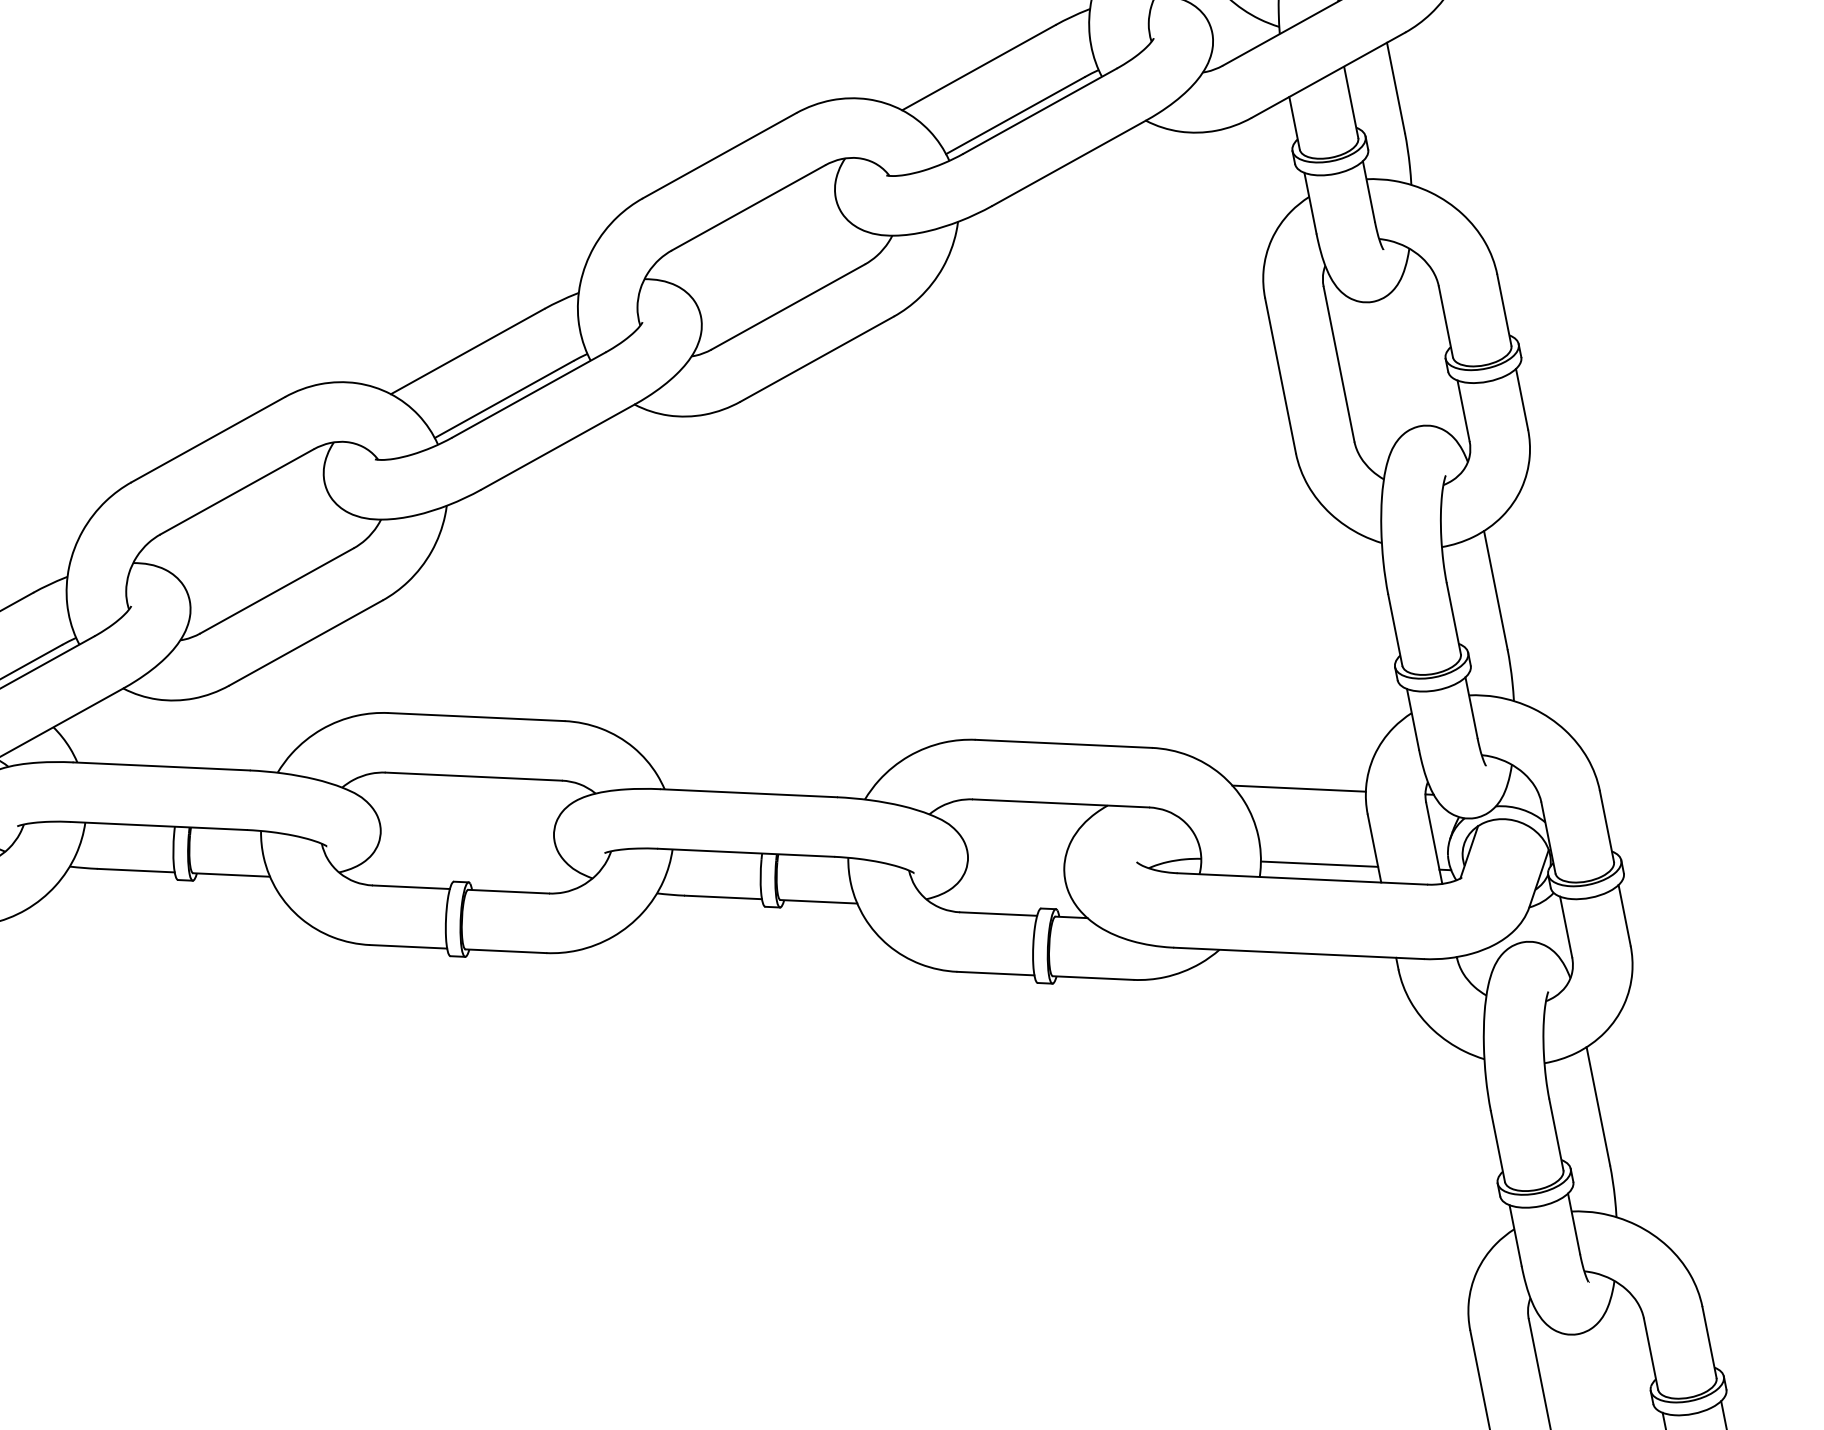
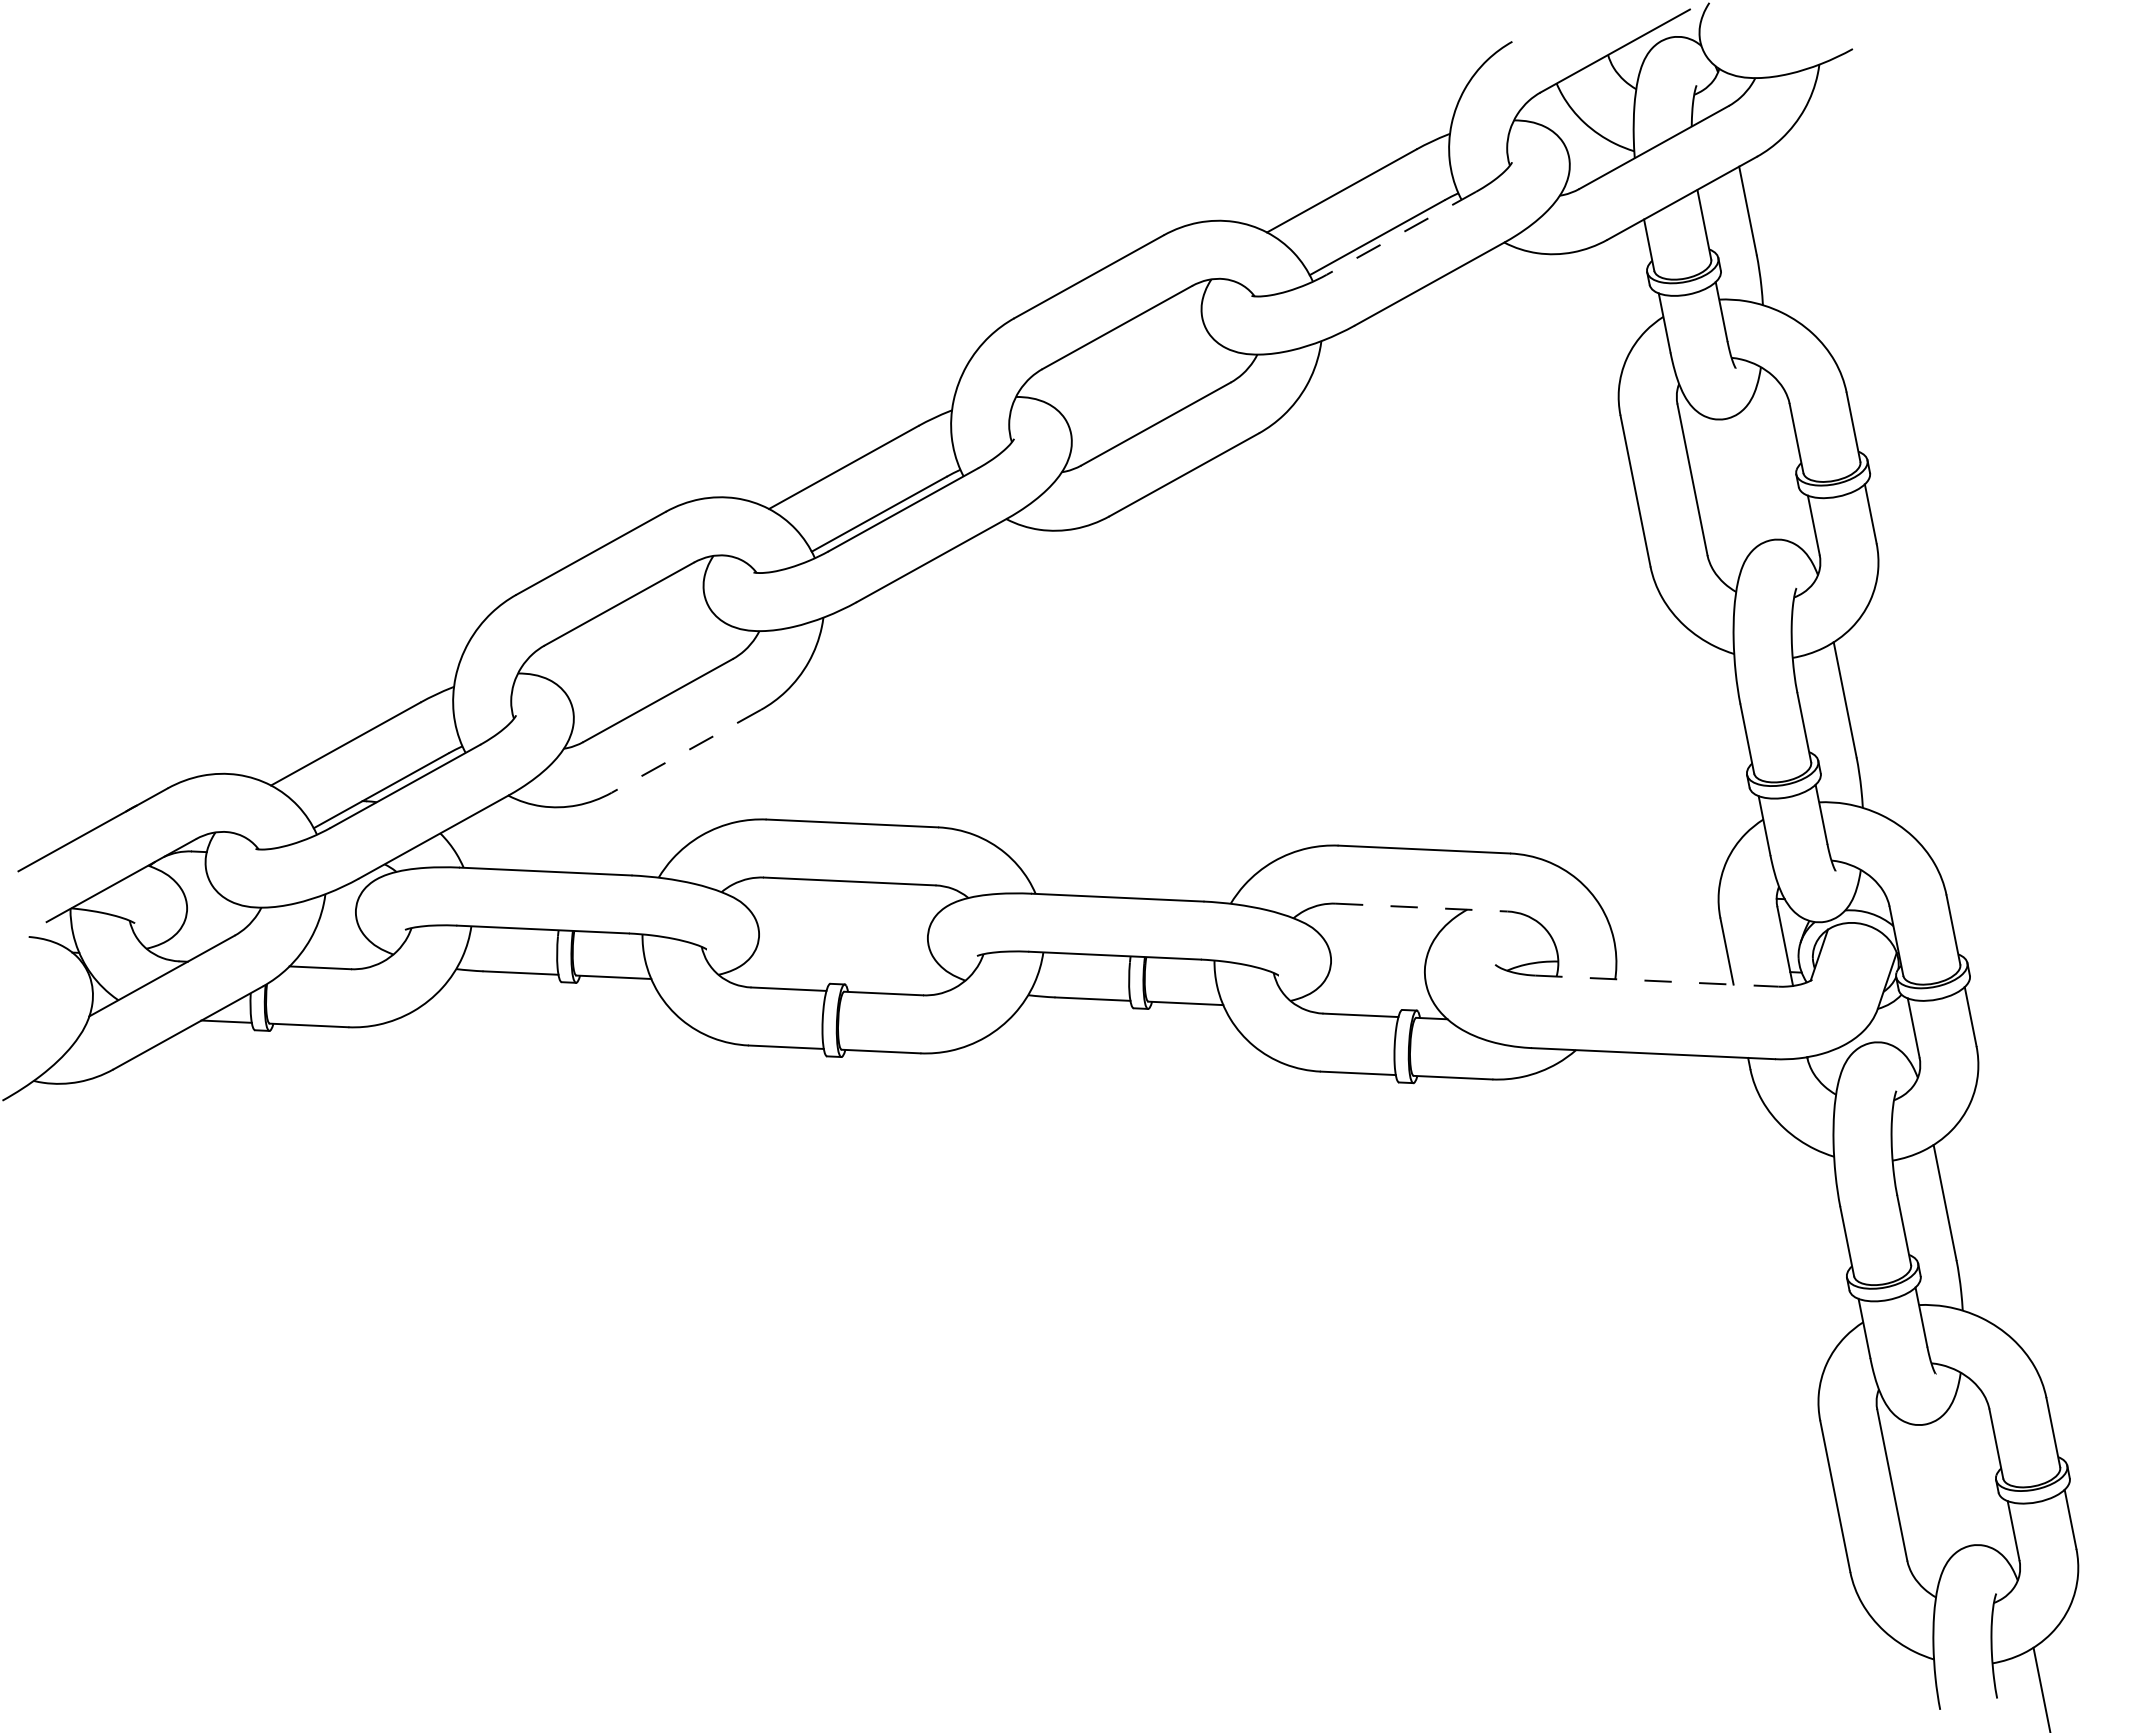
line: (1039, 111) -> (1400, 233), solid -> dashed
line: (305, 643) -> (685, 751), solid -> dashed
line: (1299, 788) -> (1653, 893), removed
line: (1060, 803) -> (1421, 907), solid -> dashed
line: (1319, 863) -> (1673, 966), removed
line: (1302, 879) -> (1656, 981), solid -> dashed

